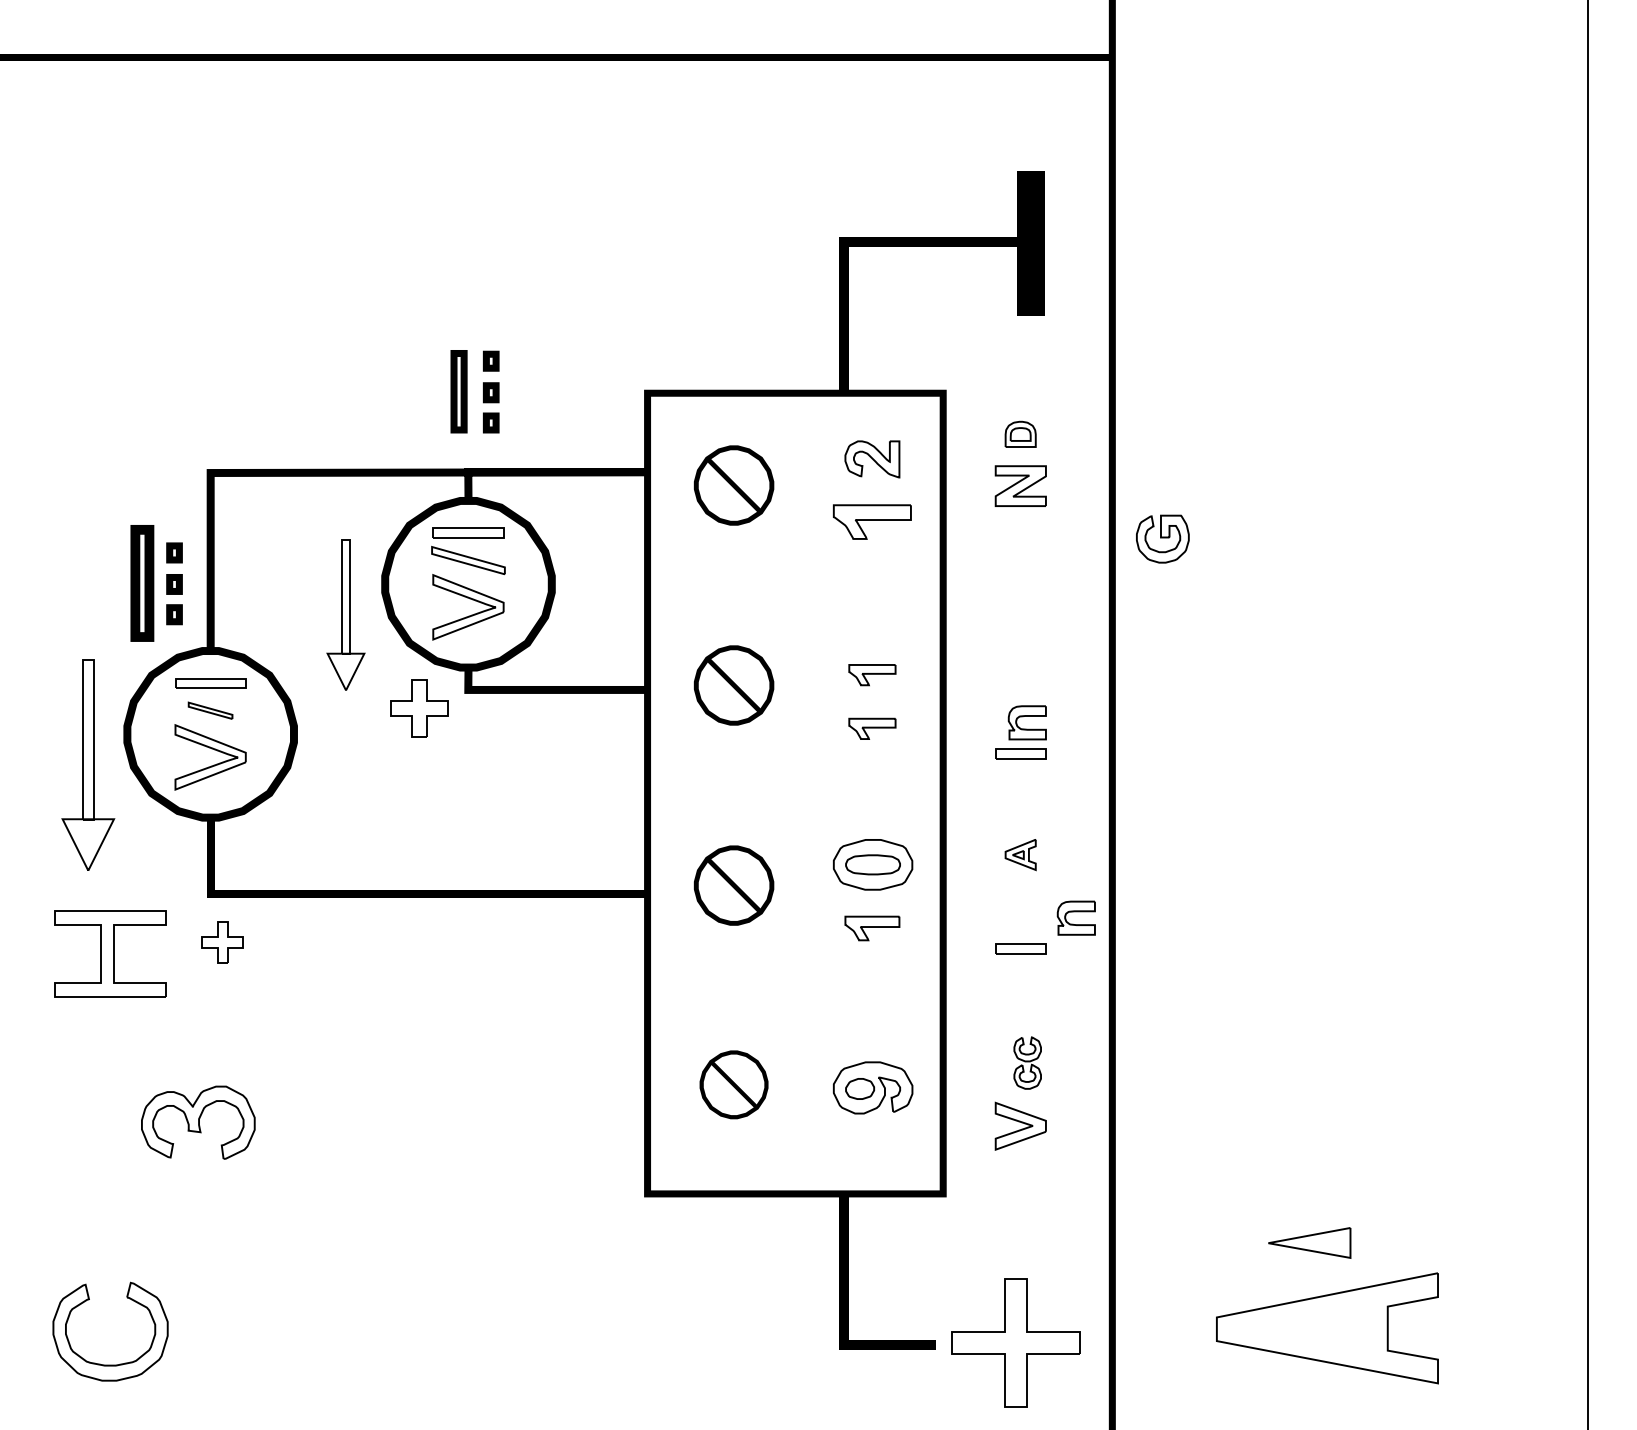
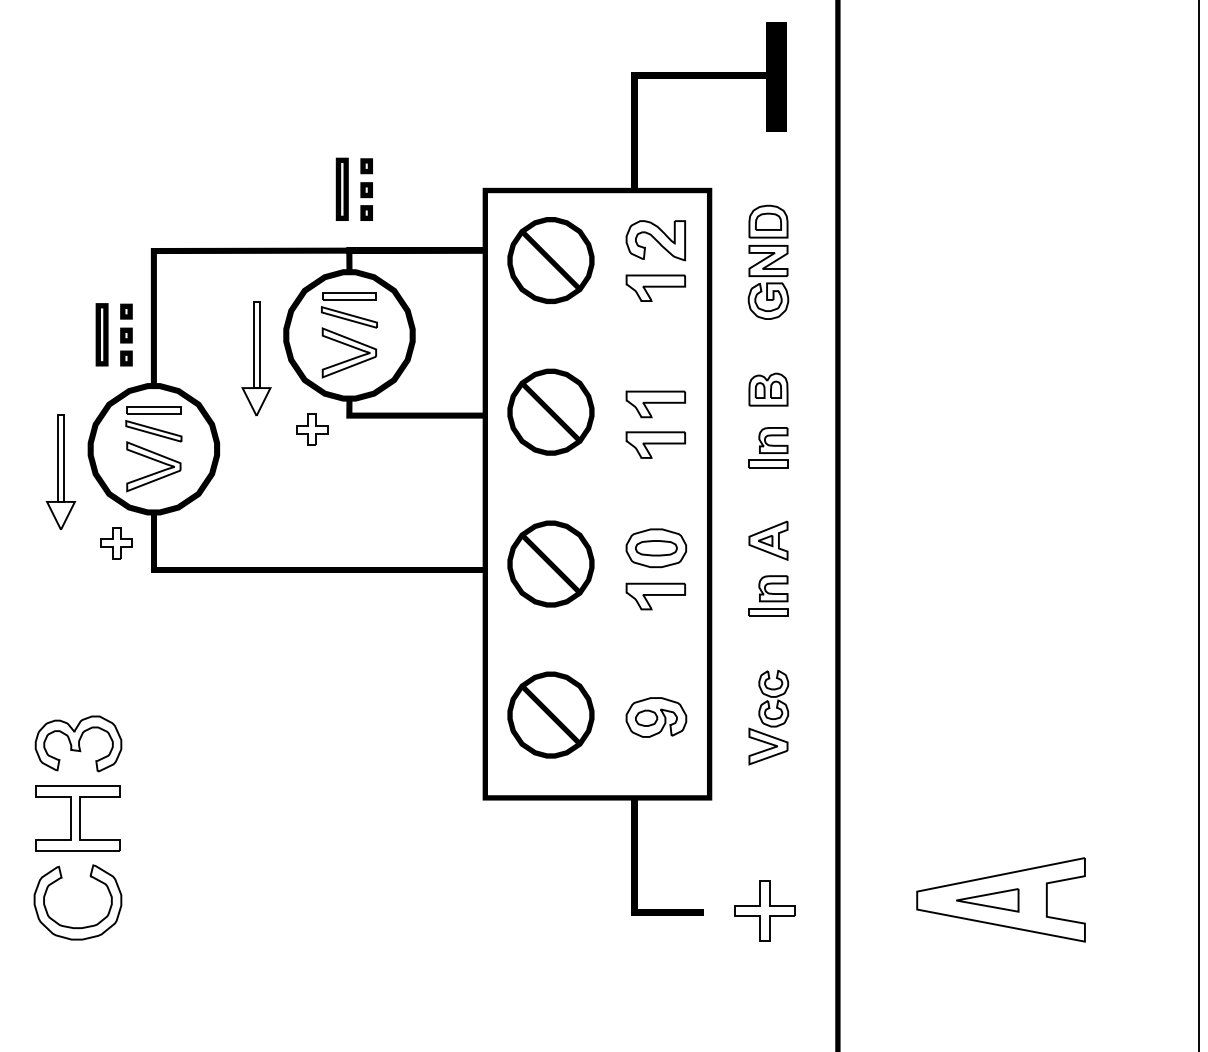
part: (1020, 434) -> (768, 221), size x1.67
part: (872, 459) -> (655, 240), size x1.43
part: (733, 485) -> (550, 260), size x1.43
part: (1162, 538) -> (768, 300), moved
part: (142, 583) -> (102, 334), size x0.71
part: (1020, 655) -> (768, 389), added
part: (872, 674) -> (655, 403), size x1.67
part: (733, 685) -> (550, 412), size x1.43
part: (419, 708) -> (312, 429), size x0.71
part: (210, 710) -> (153, 431), size x1.67
part: (872, 728) -> (655, 444), size x1.67
part: (87, 764) -> (60, 472), size x0.71
part: (1020, 854) -> (768, 540), size x1.67
part: (733, 885) -> (550, 563), size x1.43
part: (1075, 917) -> (772, 588), moved
part: (872, 928) -> (655, 596), size x1.43
part: (222, 942) -> (116, 543), moved
part: (110, 953) -> (77, 818), moved
part: (1027, 1062) -> (773, 698), size x1.43
part: (733, 1084) -> (550, 714), size x1.67
part: (198, 1122) -> (78, 743), moved
part: (1309, 1242) -> (987, 900), moved
part: (1015, 1342) -> (764, 910), size x0.62

